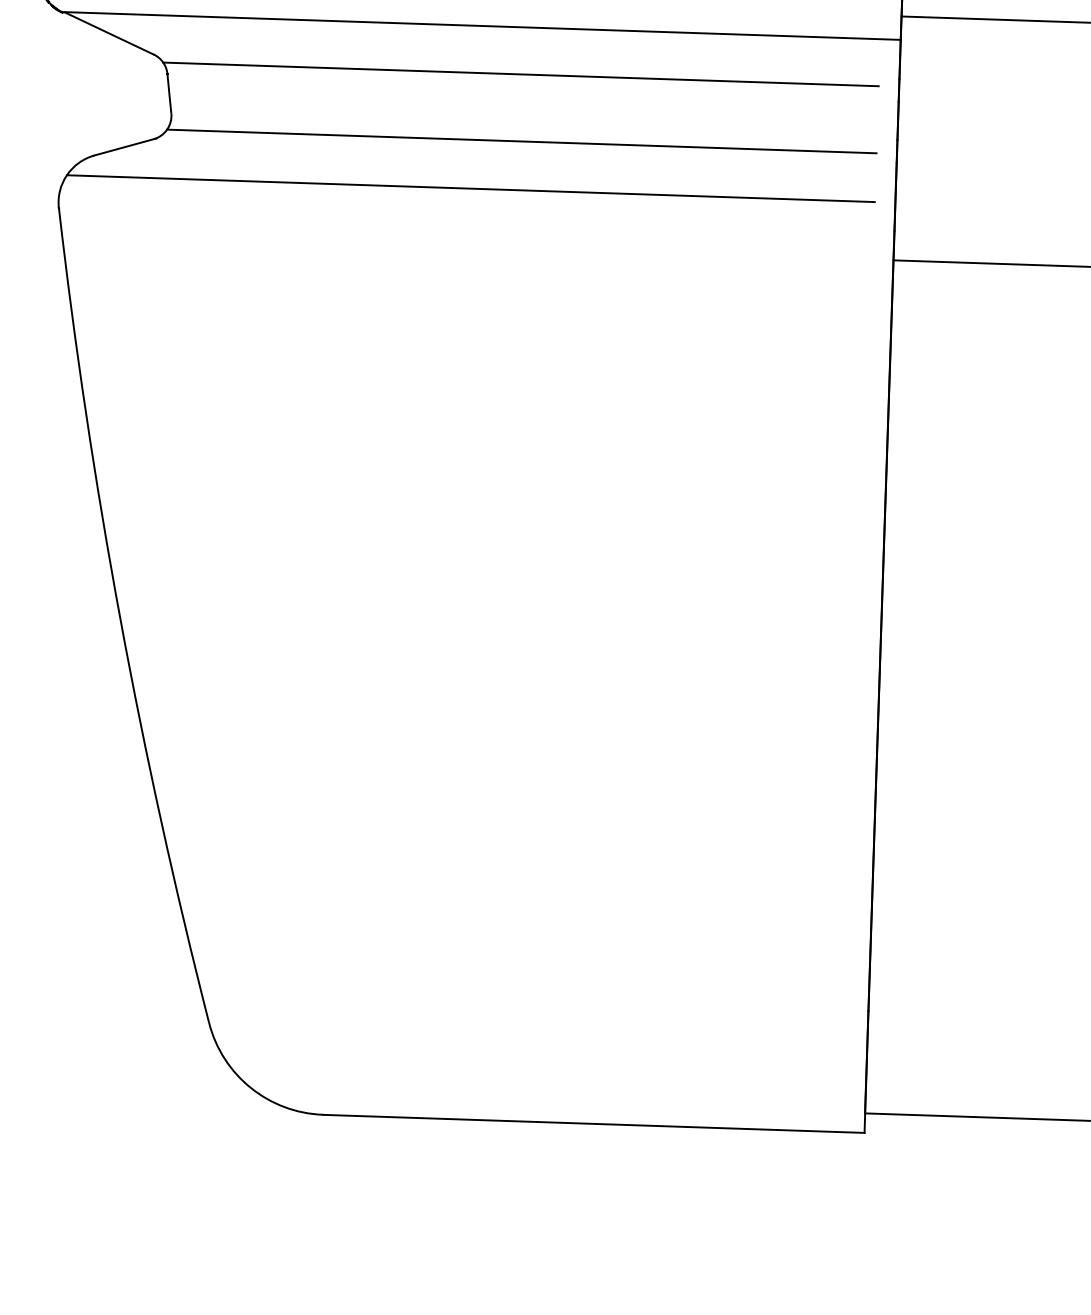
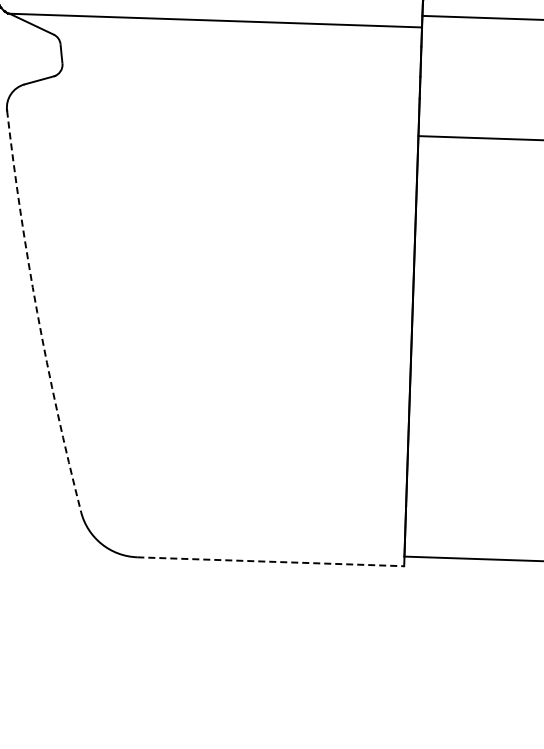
line: (520, 74) -> (234, 44), removed
line: (522, 141) -> (235, 77), removed
line: (469, 188) -> (209, 100), removed
arc: (120, 618) -> (37, 312), solid -> dashed
line: (593, 1123) -> (270, 561), solid -> dashed

